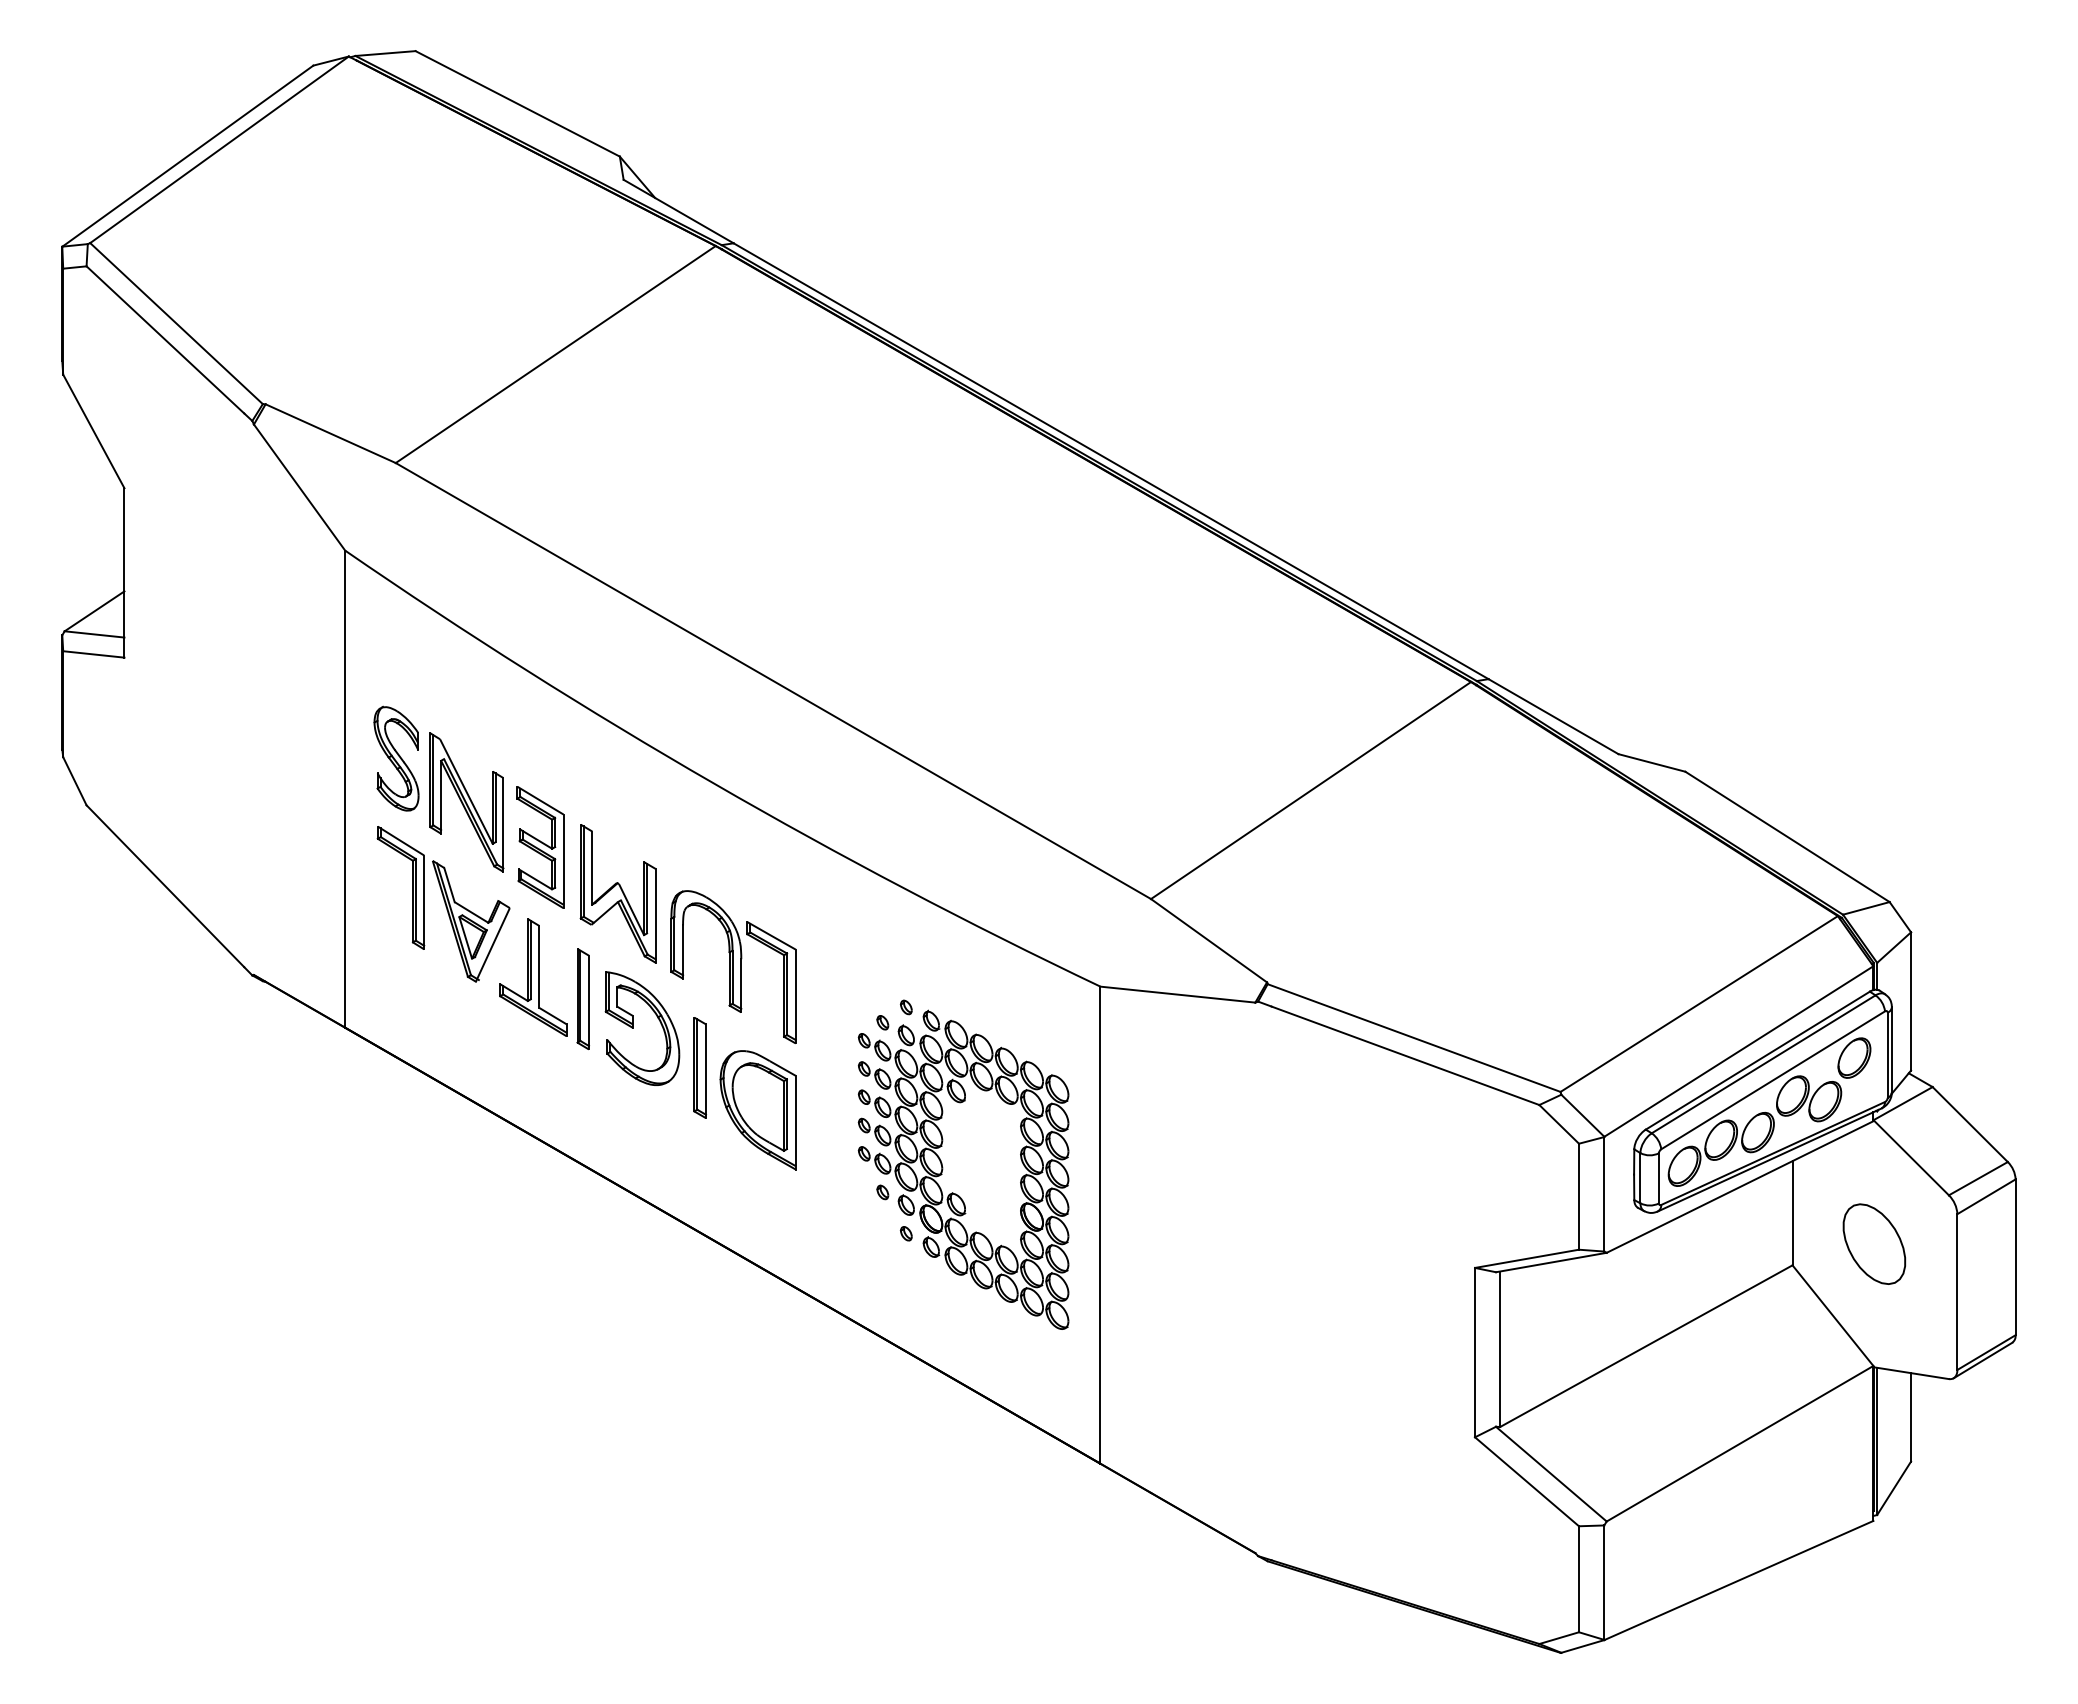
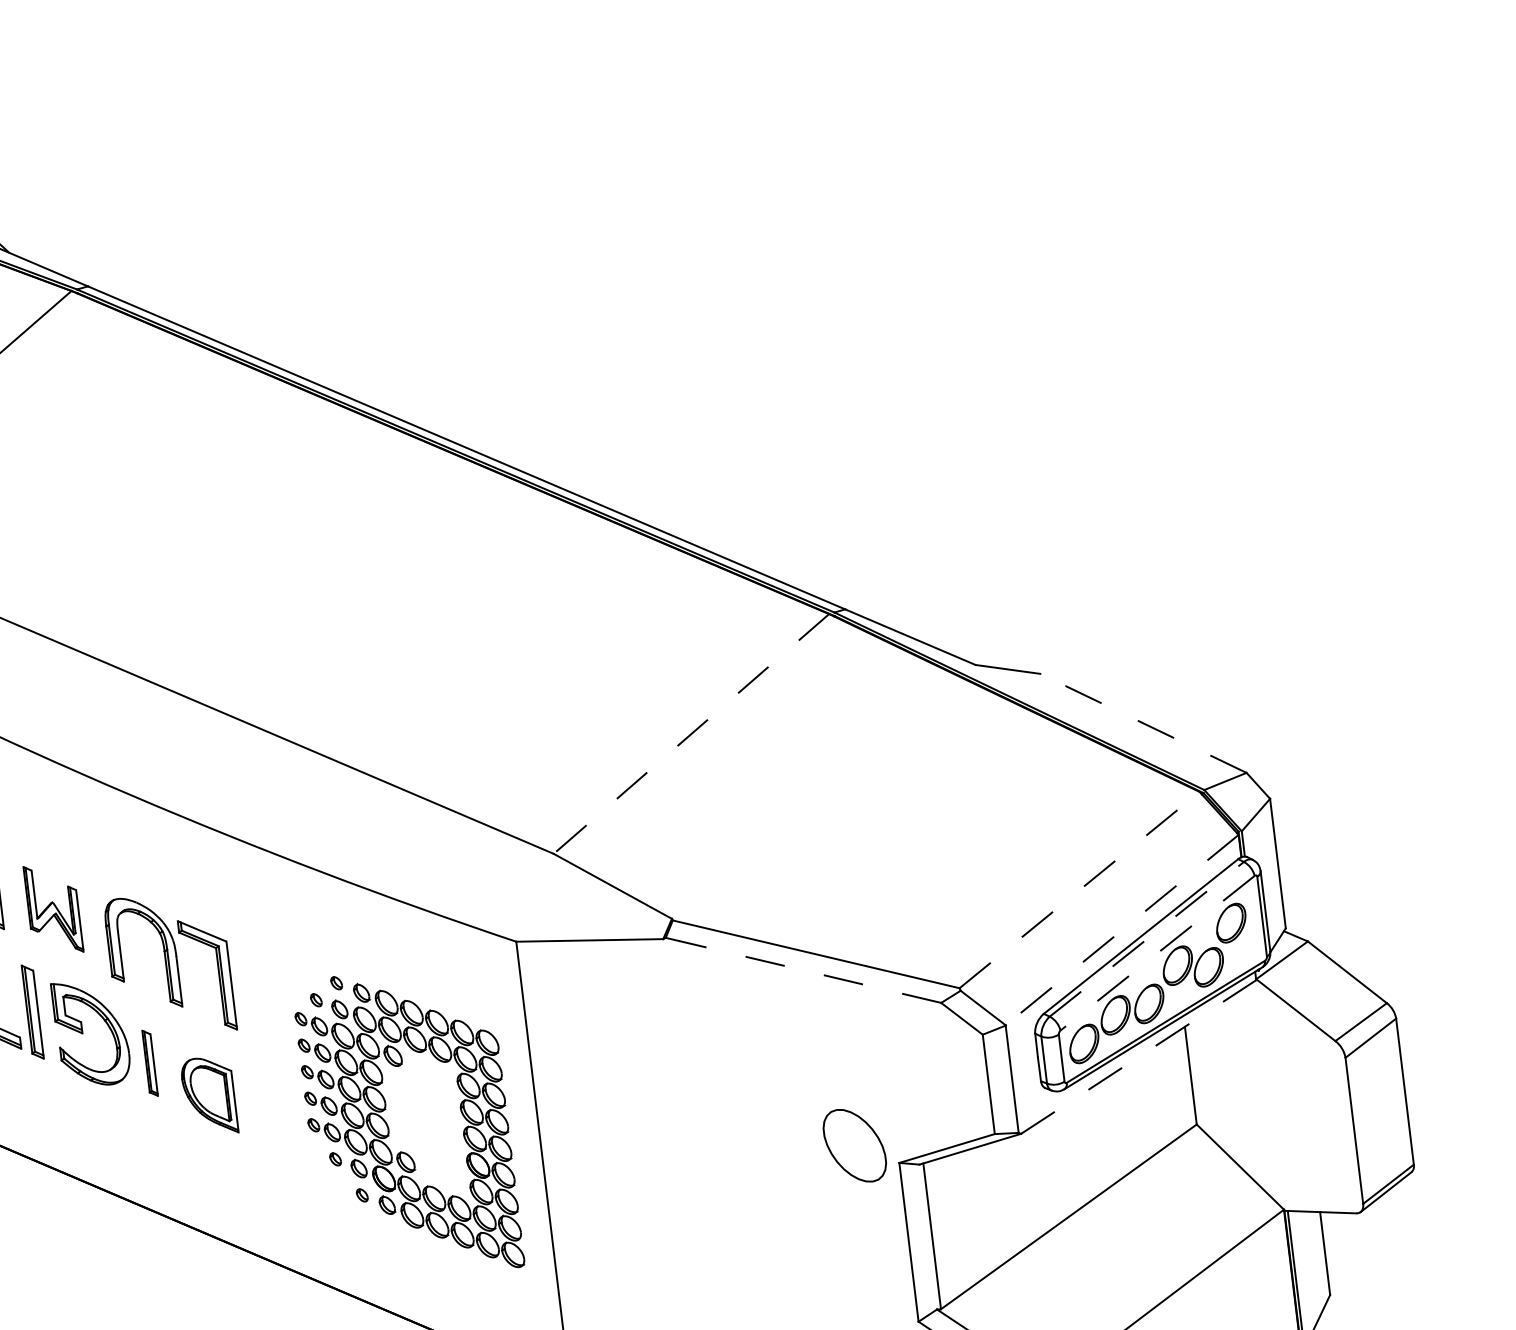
line: (1310, 790) -> (690, 733), solid -> dashed
line: (1787, 836) -> (1143, 723), solid -> dashed
part: (617, 893) -> (52, 909), size x0.7
line: (1699, 1003) -> (1079, 889), solid -> dashed
line: (1738, 1051) -> (1121, 930), solid -> dashed
line: (1405, 1055) -> (810, 971), solid -> dashed
line: (1764, 1064) -> (1147, 939), solid -> dashed
part: (699, 1067) -> (149, 1063), size x0.7
line: (1772, 1080) -> (1157, 953), solid -> dashed
part: (757, 1110) -> (208, 1096), size x0.7
line: (1740, 1187) -> (1139, 1057), solid -> dashed
part: (1874, 1243) -> (854, 1145), moved

